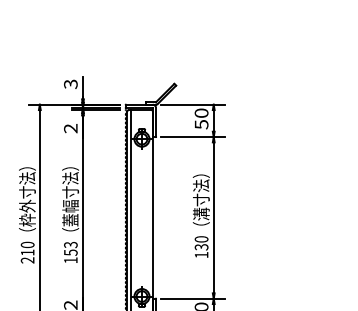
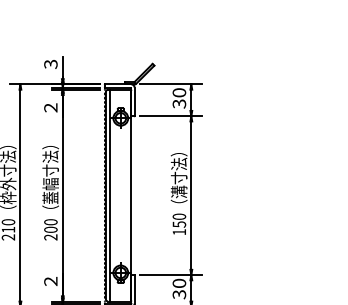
text: (200, 124) -> (178, 103), 50 -> 30
text: (200, 247) -> (178, 224), 130 -> 150
text: (70, 252) -> (50, 229), 153 -> 200

